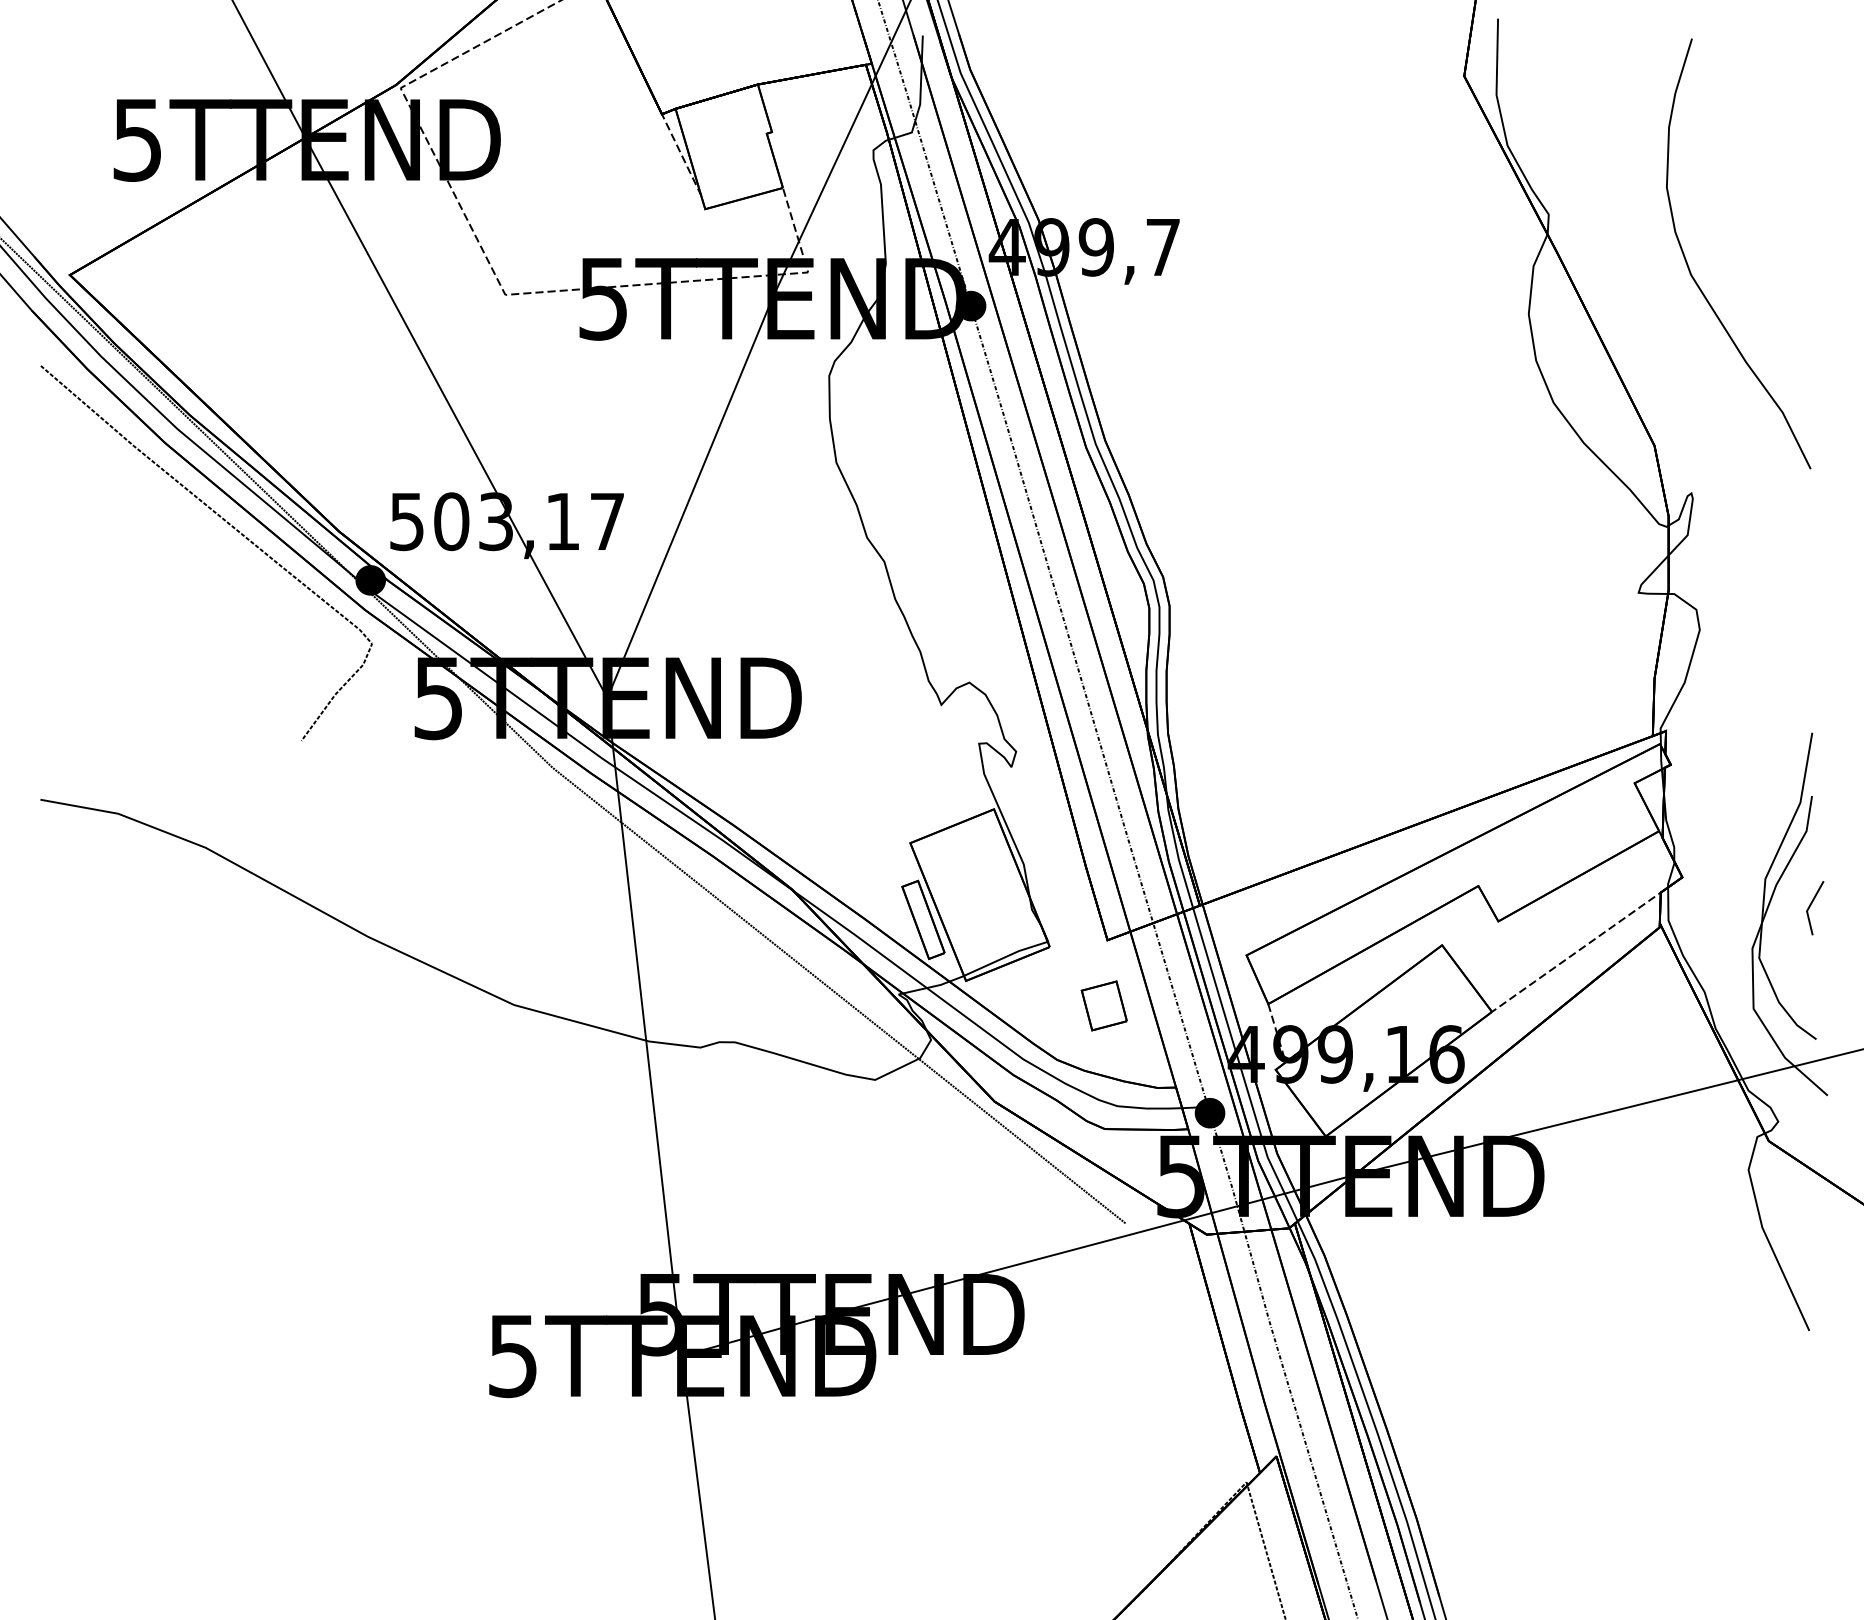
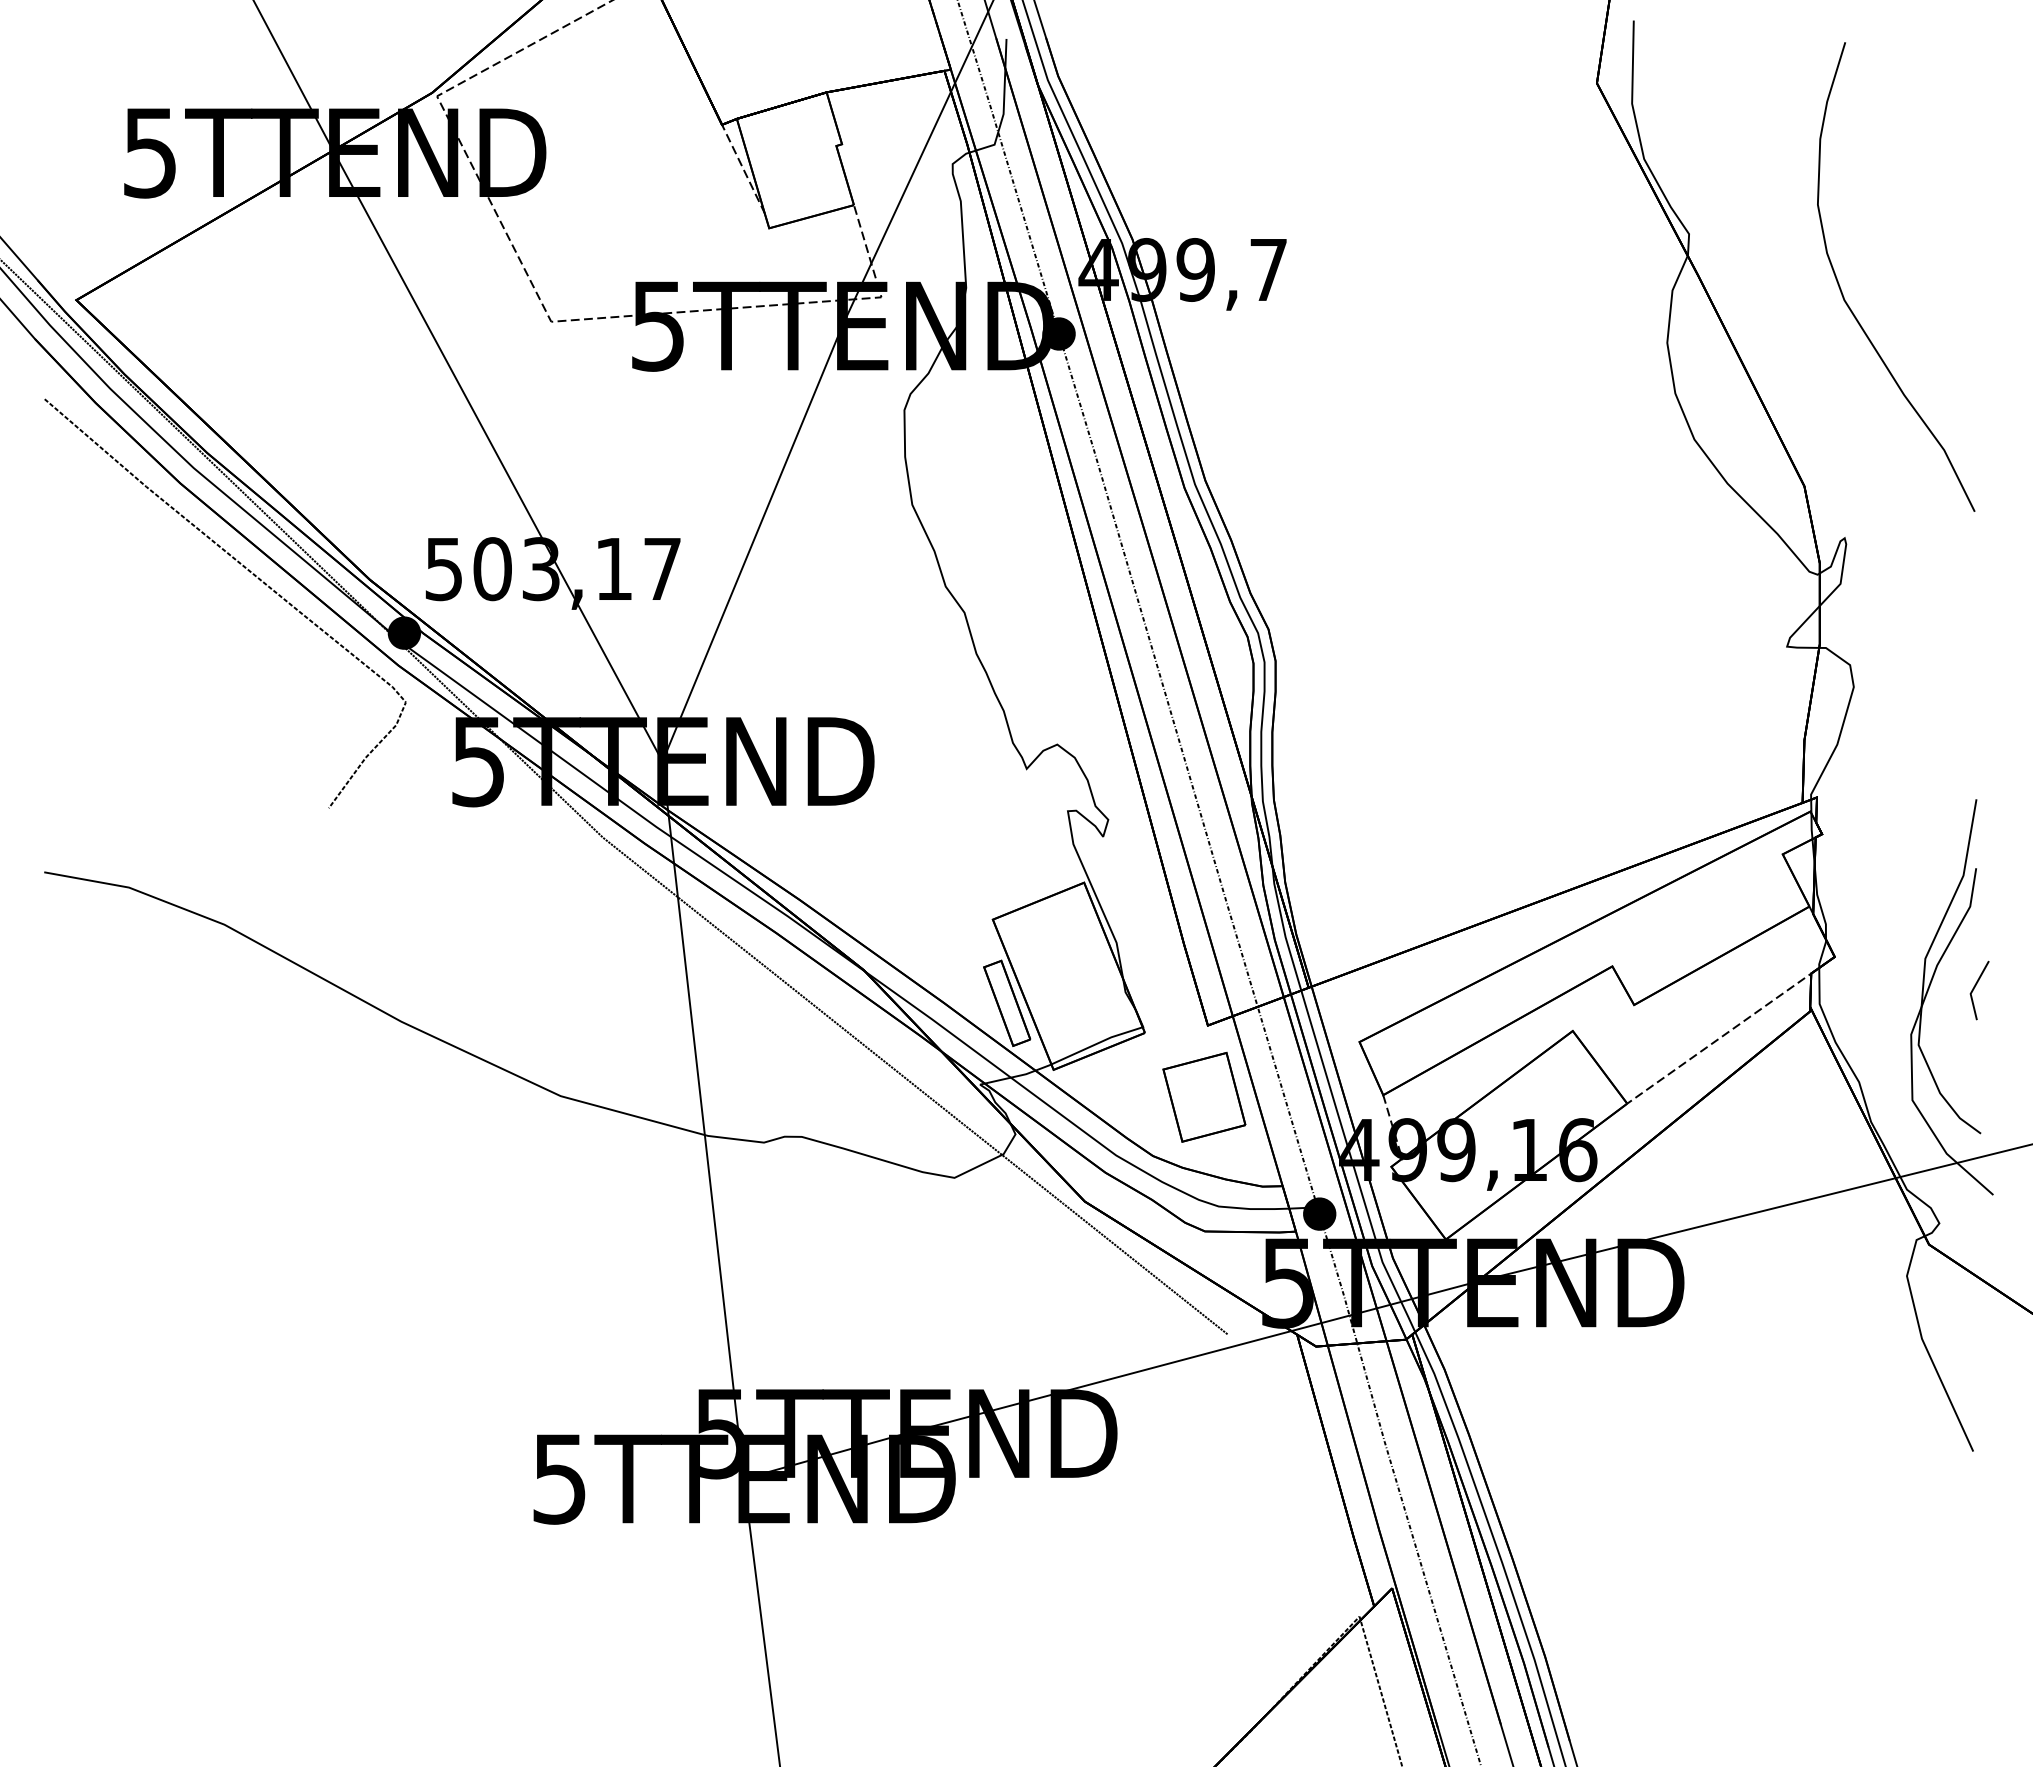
part: (1104, 1005) -> (1204, 1096), size x1.67

